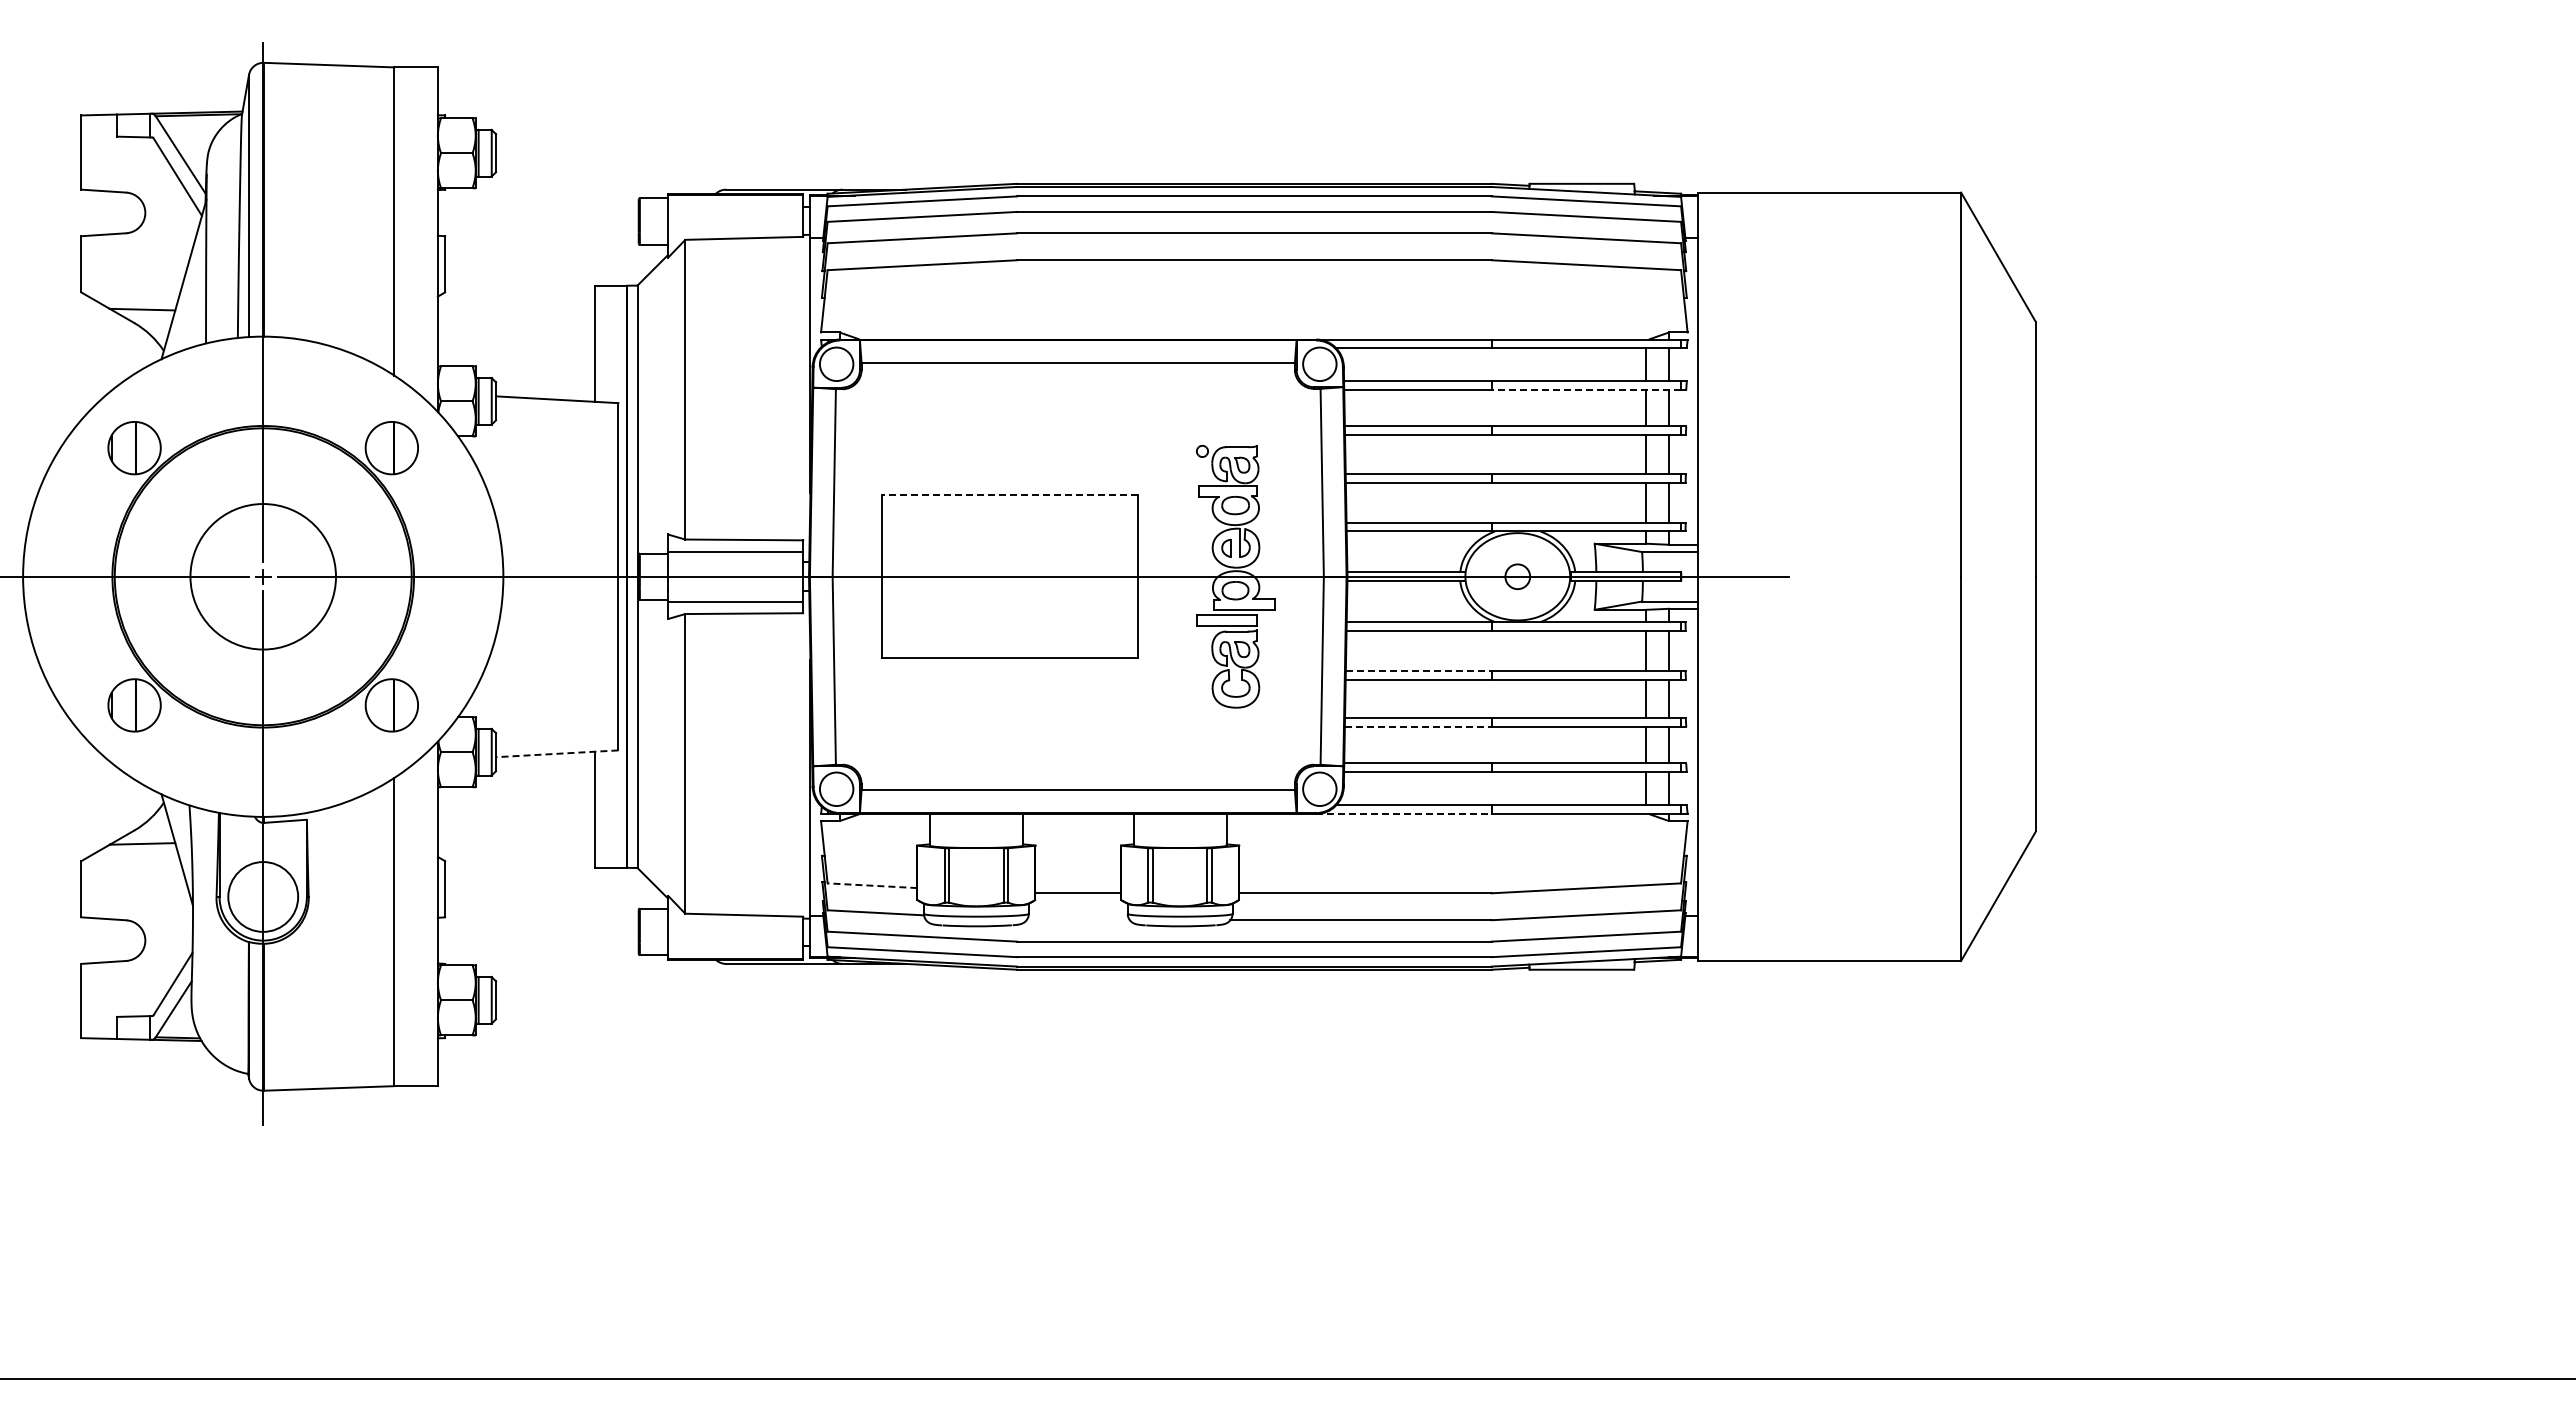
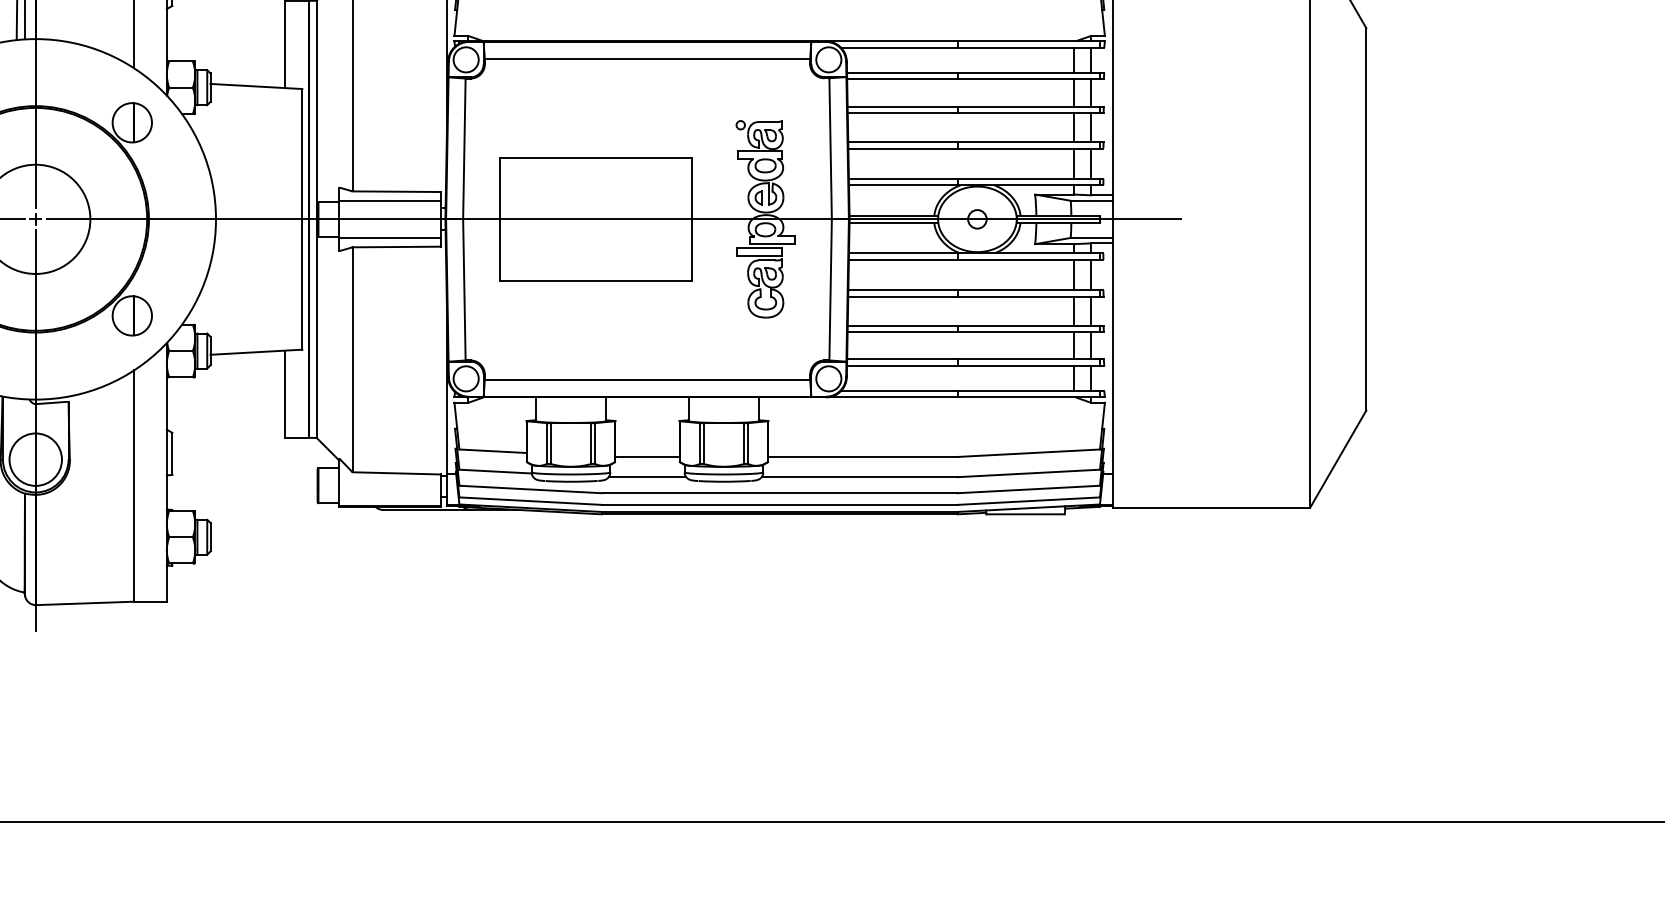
line: (1586, 390) -> (1028, 79), dashed -> solid
line: (1009, 495) -> (595, 158), dashed -> solid
line: (1418, 671) -> (902, 290), dashed -> solid
line: (1418, 727) -> (902, 332), dashed -> solid
line: (556, 753) -> (255, 352), dashed -> solid
line: (1403, 814) -> (891, 397), dashed -> solid
line: (872, 885) -> (493, 451), dashed -> solid
line: (1077, 920) -> (646, 477), added

